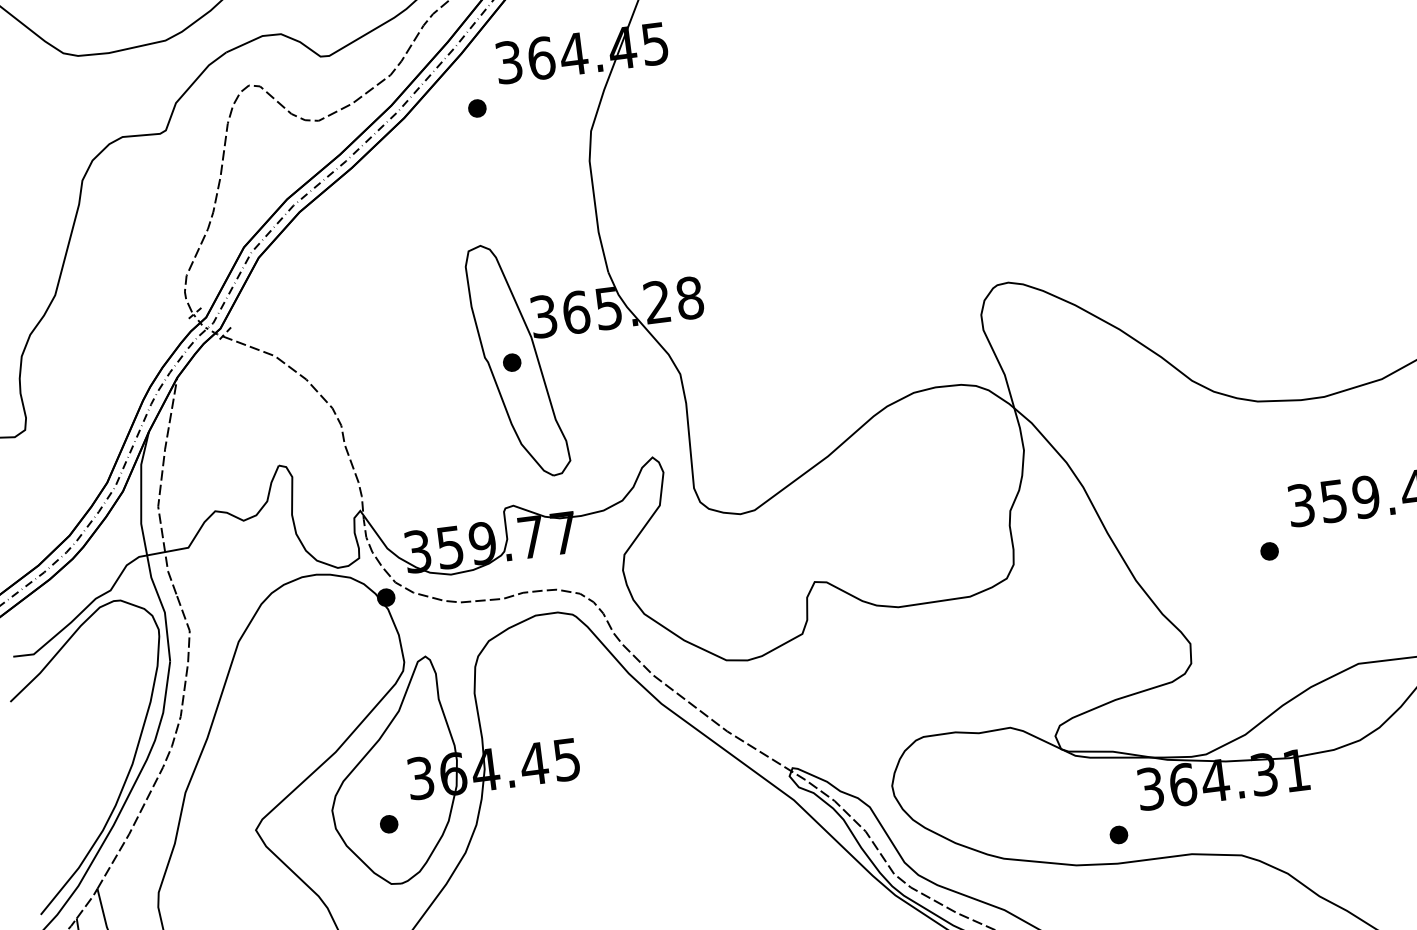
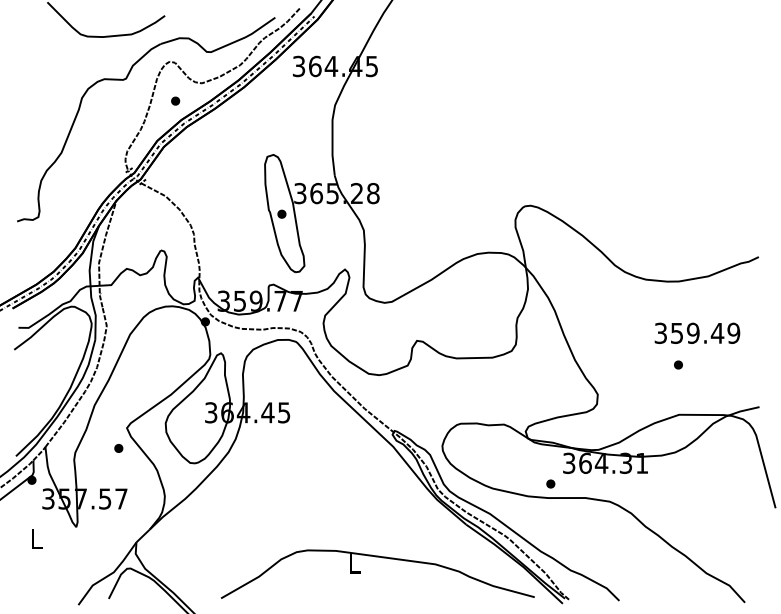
part: (476, 107) -> (175, 100), moved
part: (1269, 550) -> (678, 364), moved
part: (388, 824) -> (118, 448), moved

